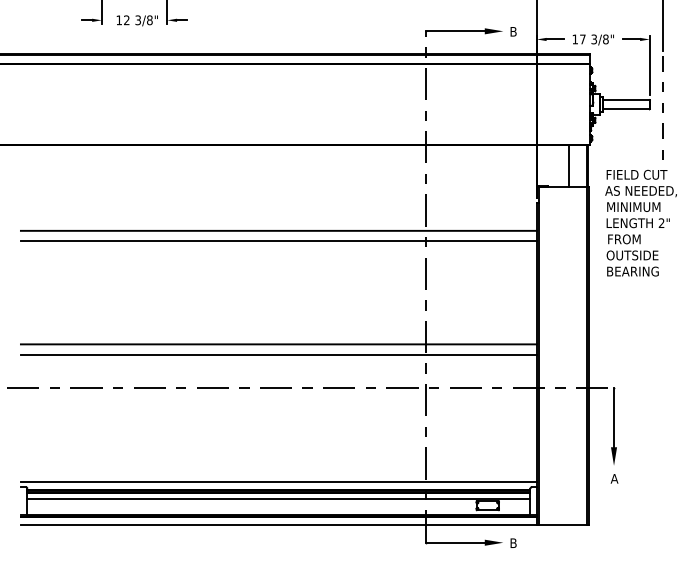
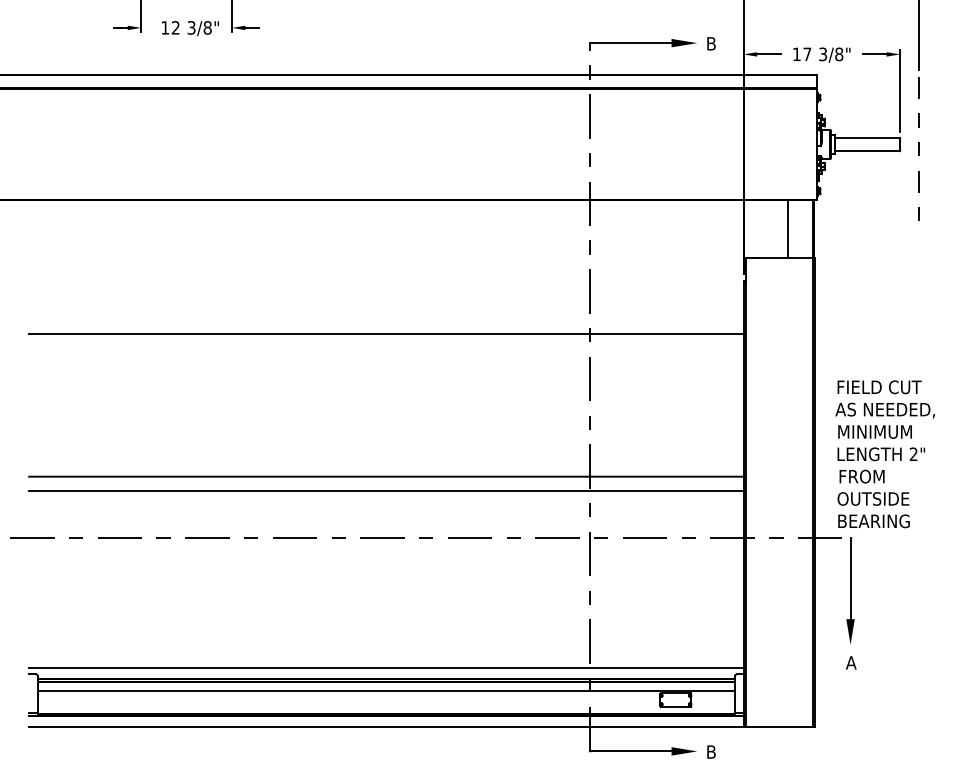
text: (640, 222) -> (884, 453), moved
line: (278, 230) -> (385, 318), removed

